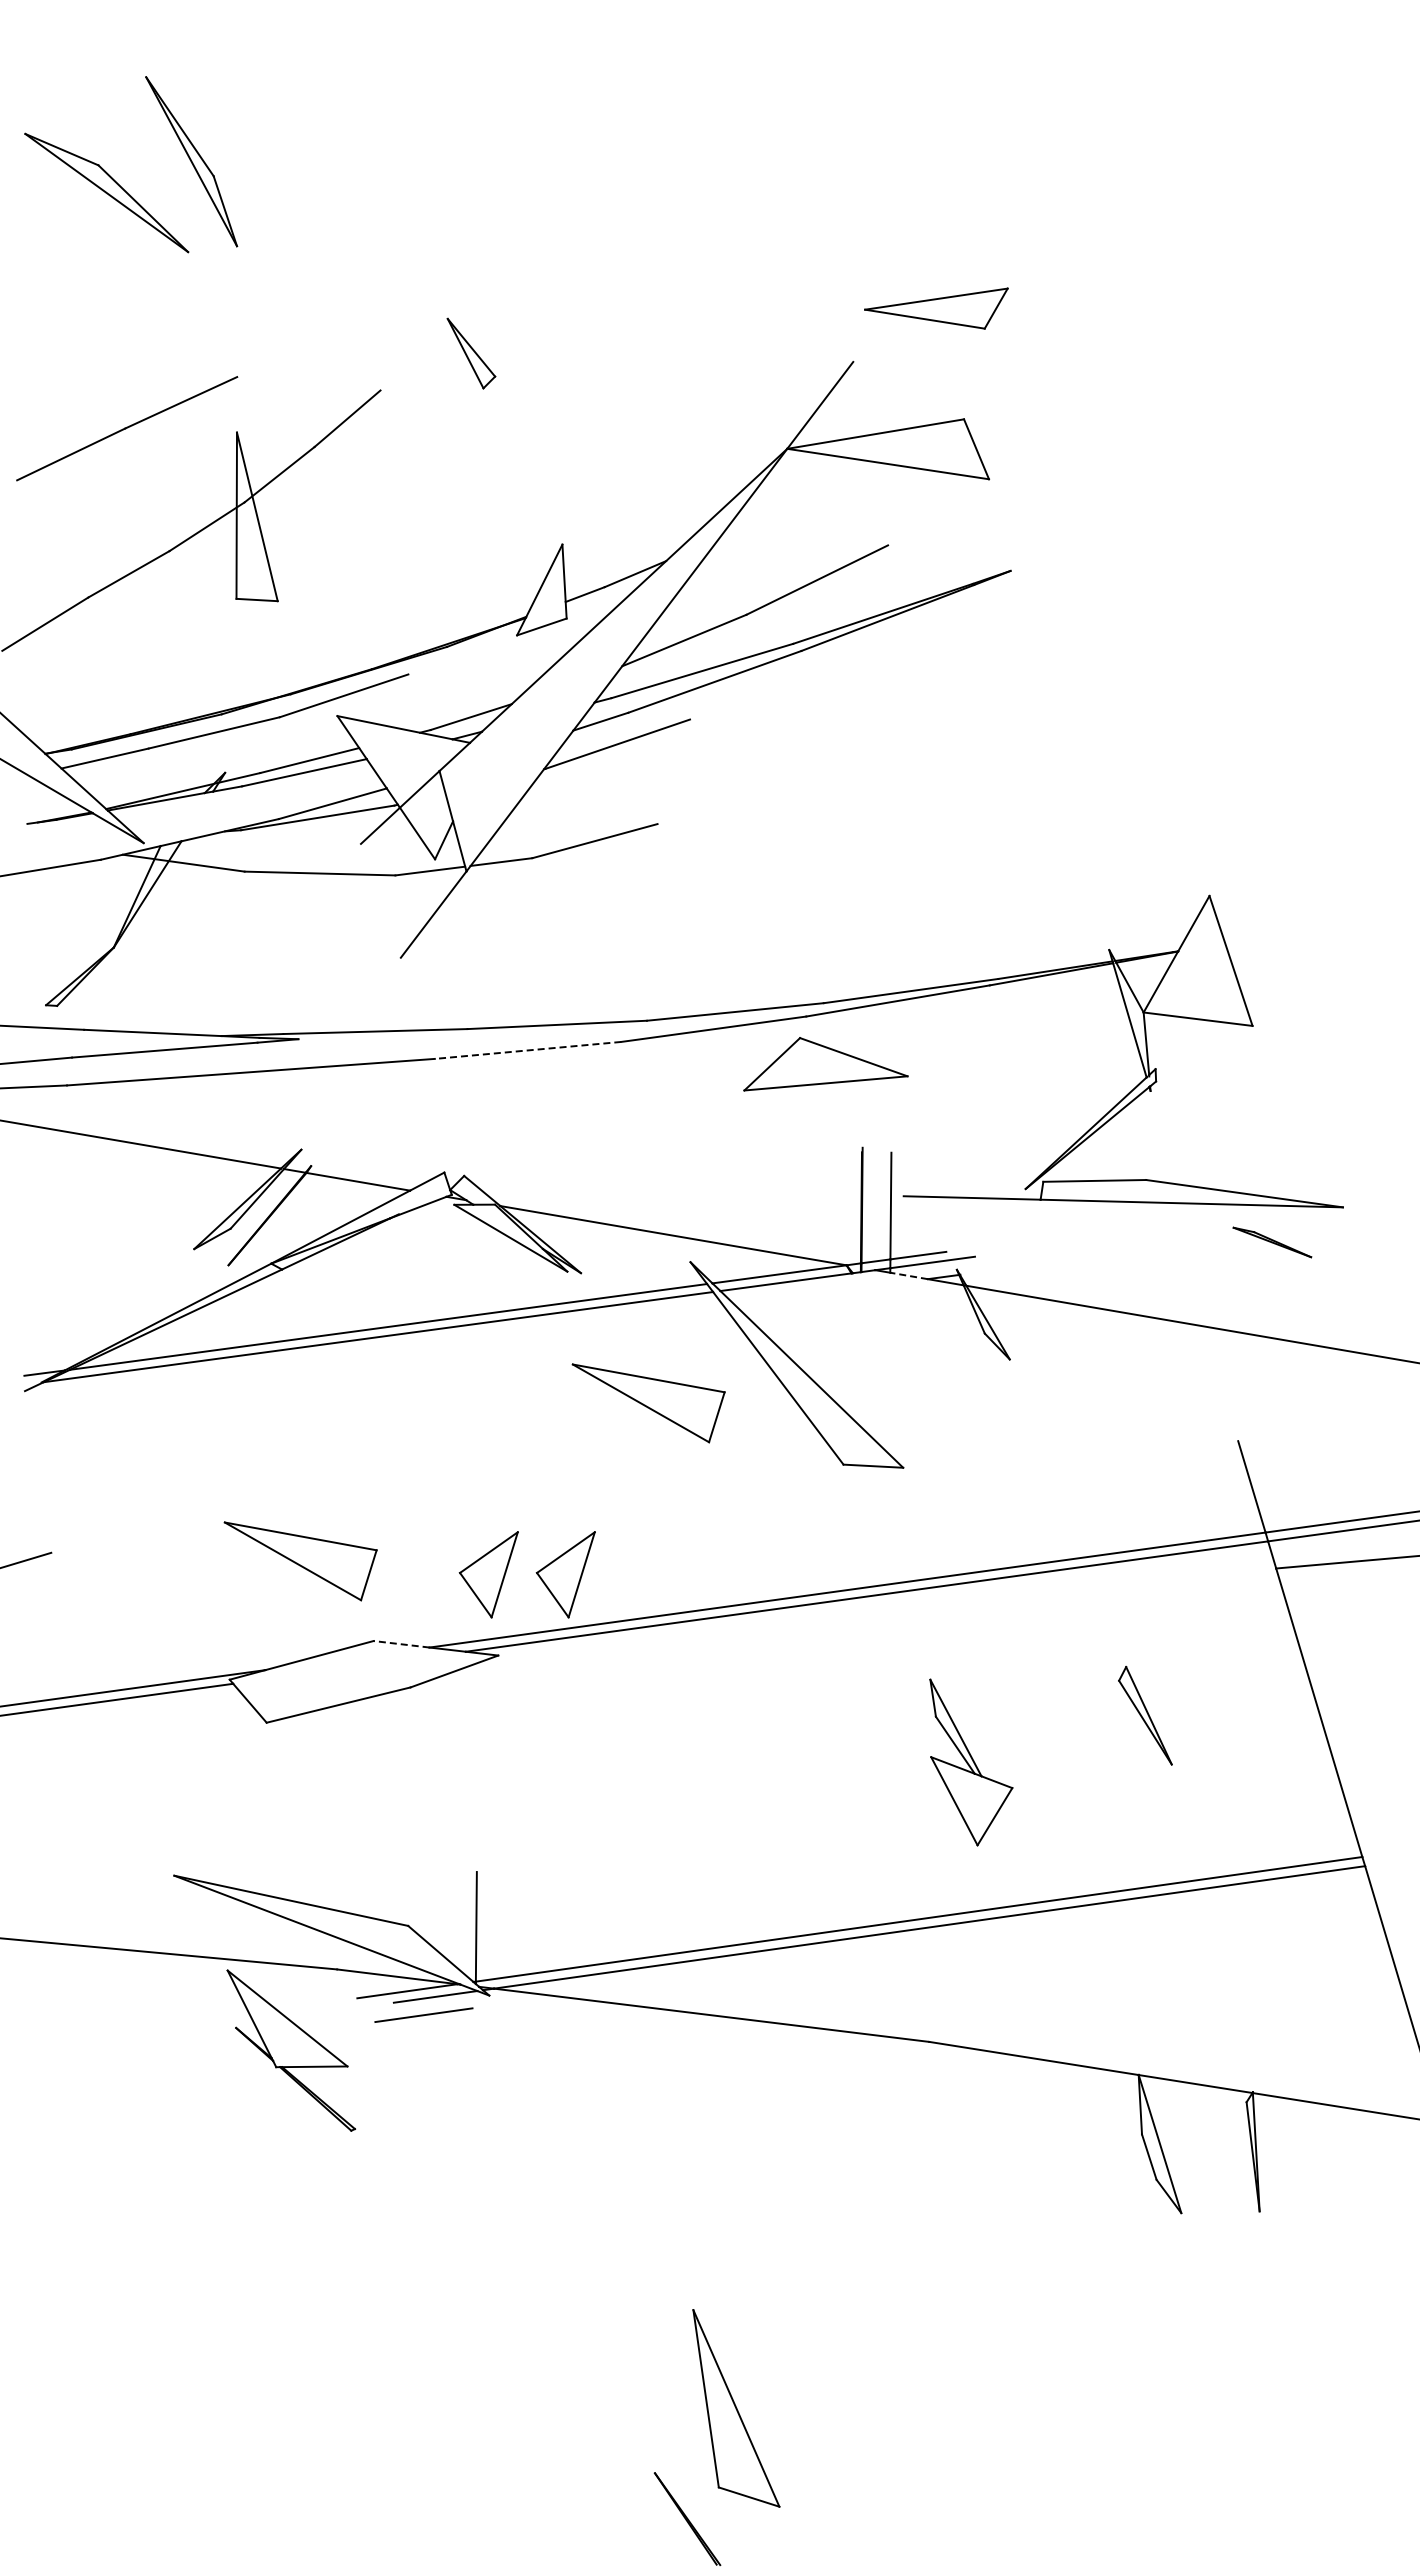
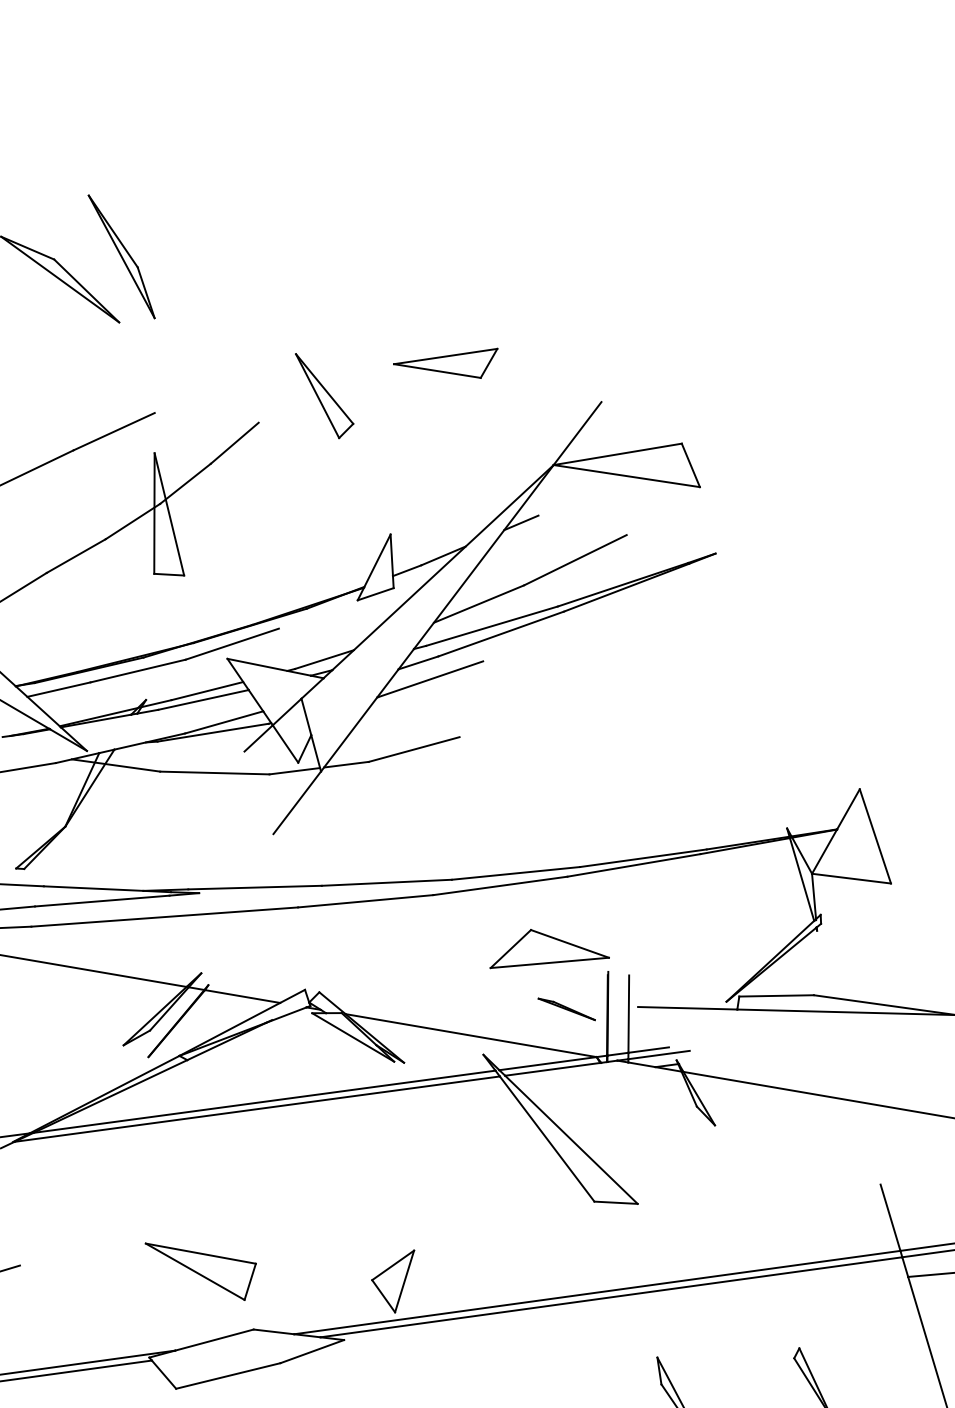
part: (936, 308) -> (445, 363), moved
part: (471, 353) -> (324, 395), size x1.67
line: (742, 528) -> (521, 522), added
line: (528, 1050) -> (366, 901), dashed -> solid
part: (825, 1064) -> (549, 949), moved
part: (1272, 1242) -> (566, 1009), moved
line: (908, 1275) -> (641, 1064), dashed -> solid
part: (648, 1403) -> (453, 1157), removed
part: (488, 1574) -> (337, 1281), removed
line: (401, 1644) -> (273, 1332), dashed -> solid

